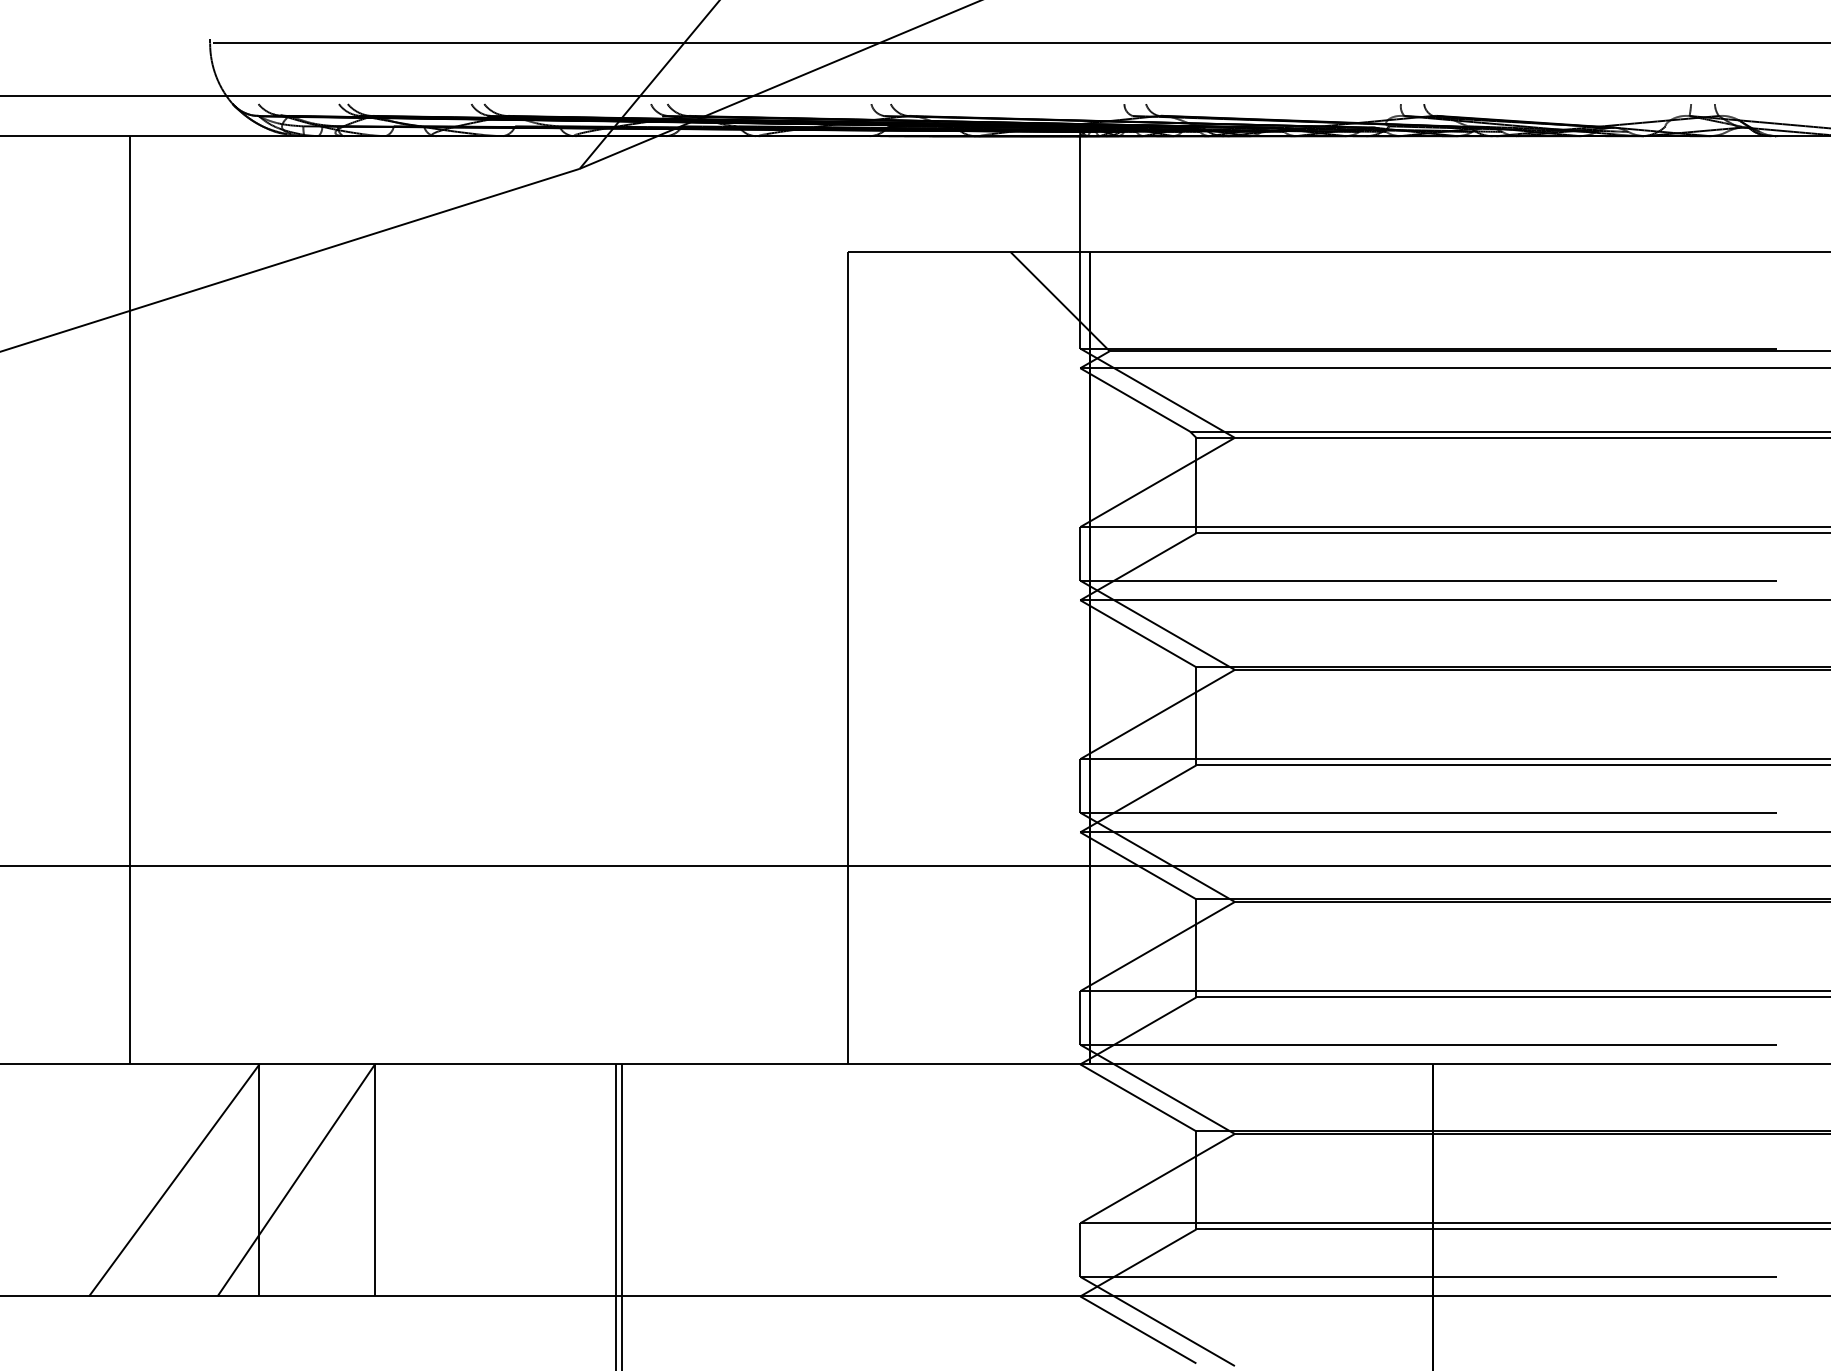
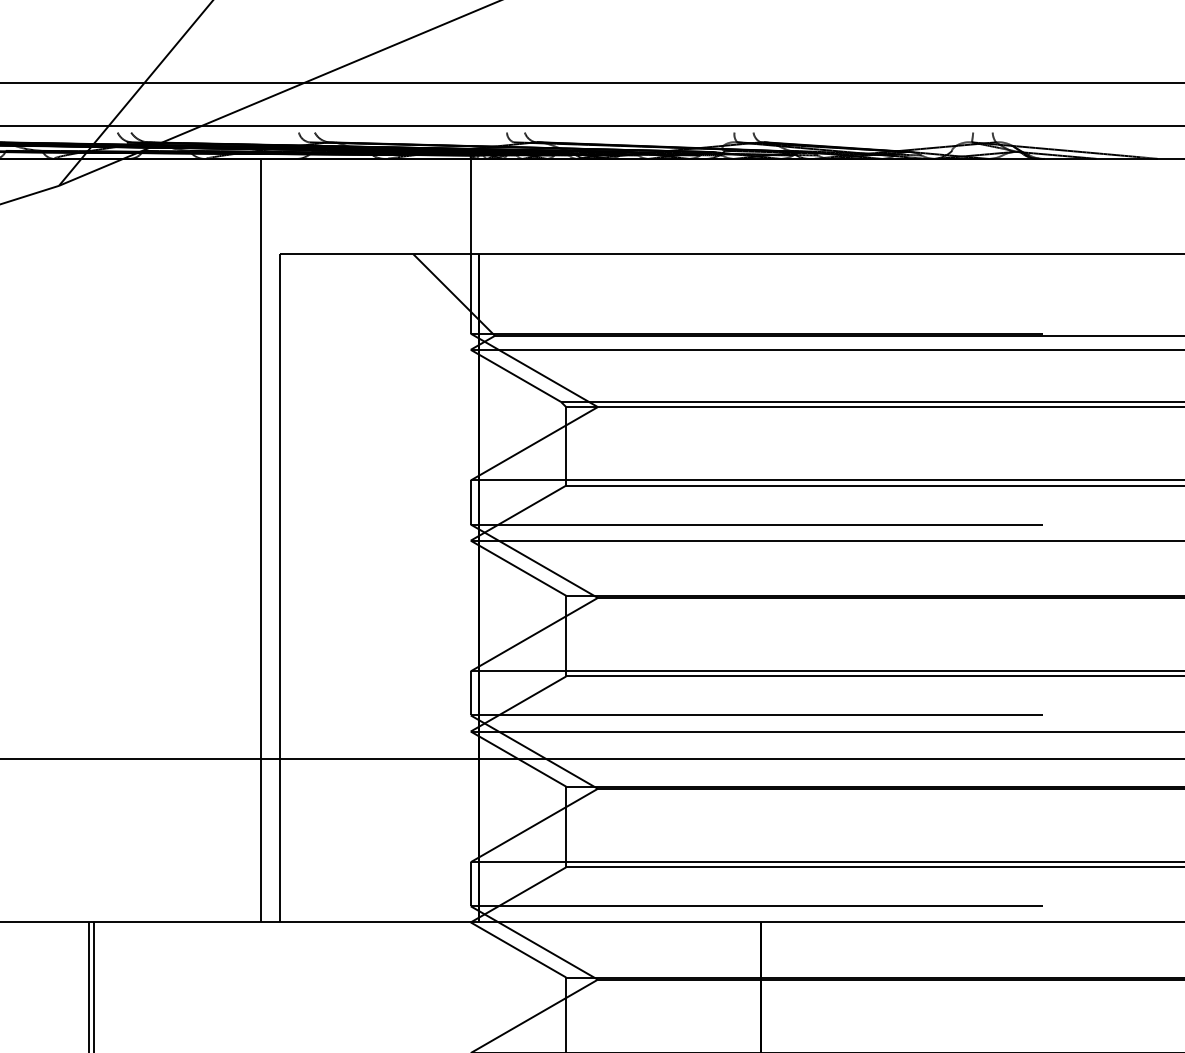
line: (824, 600) -> (260, 540), added

